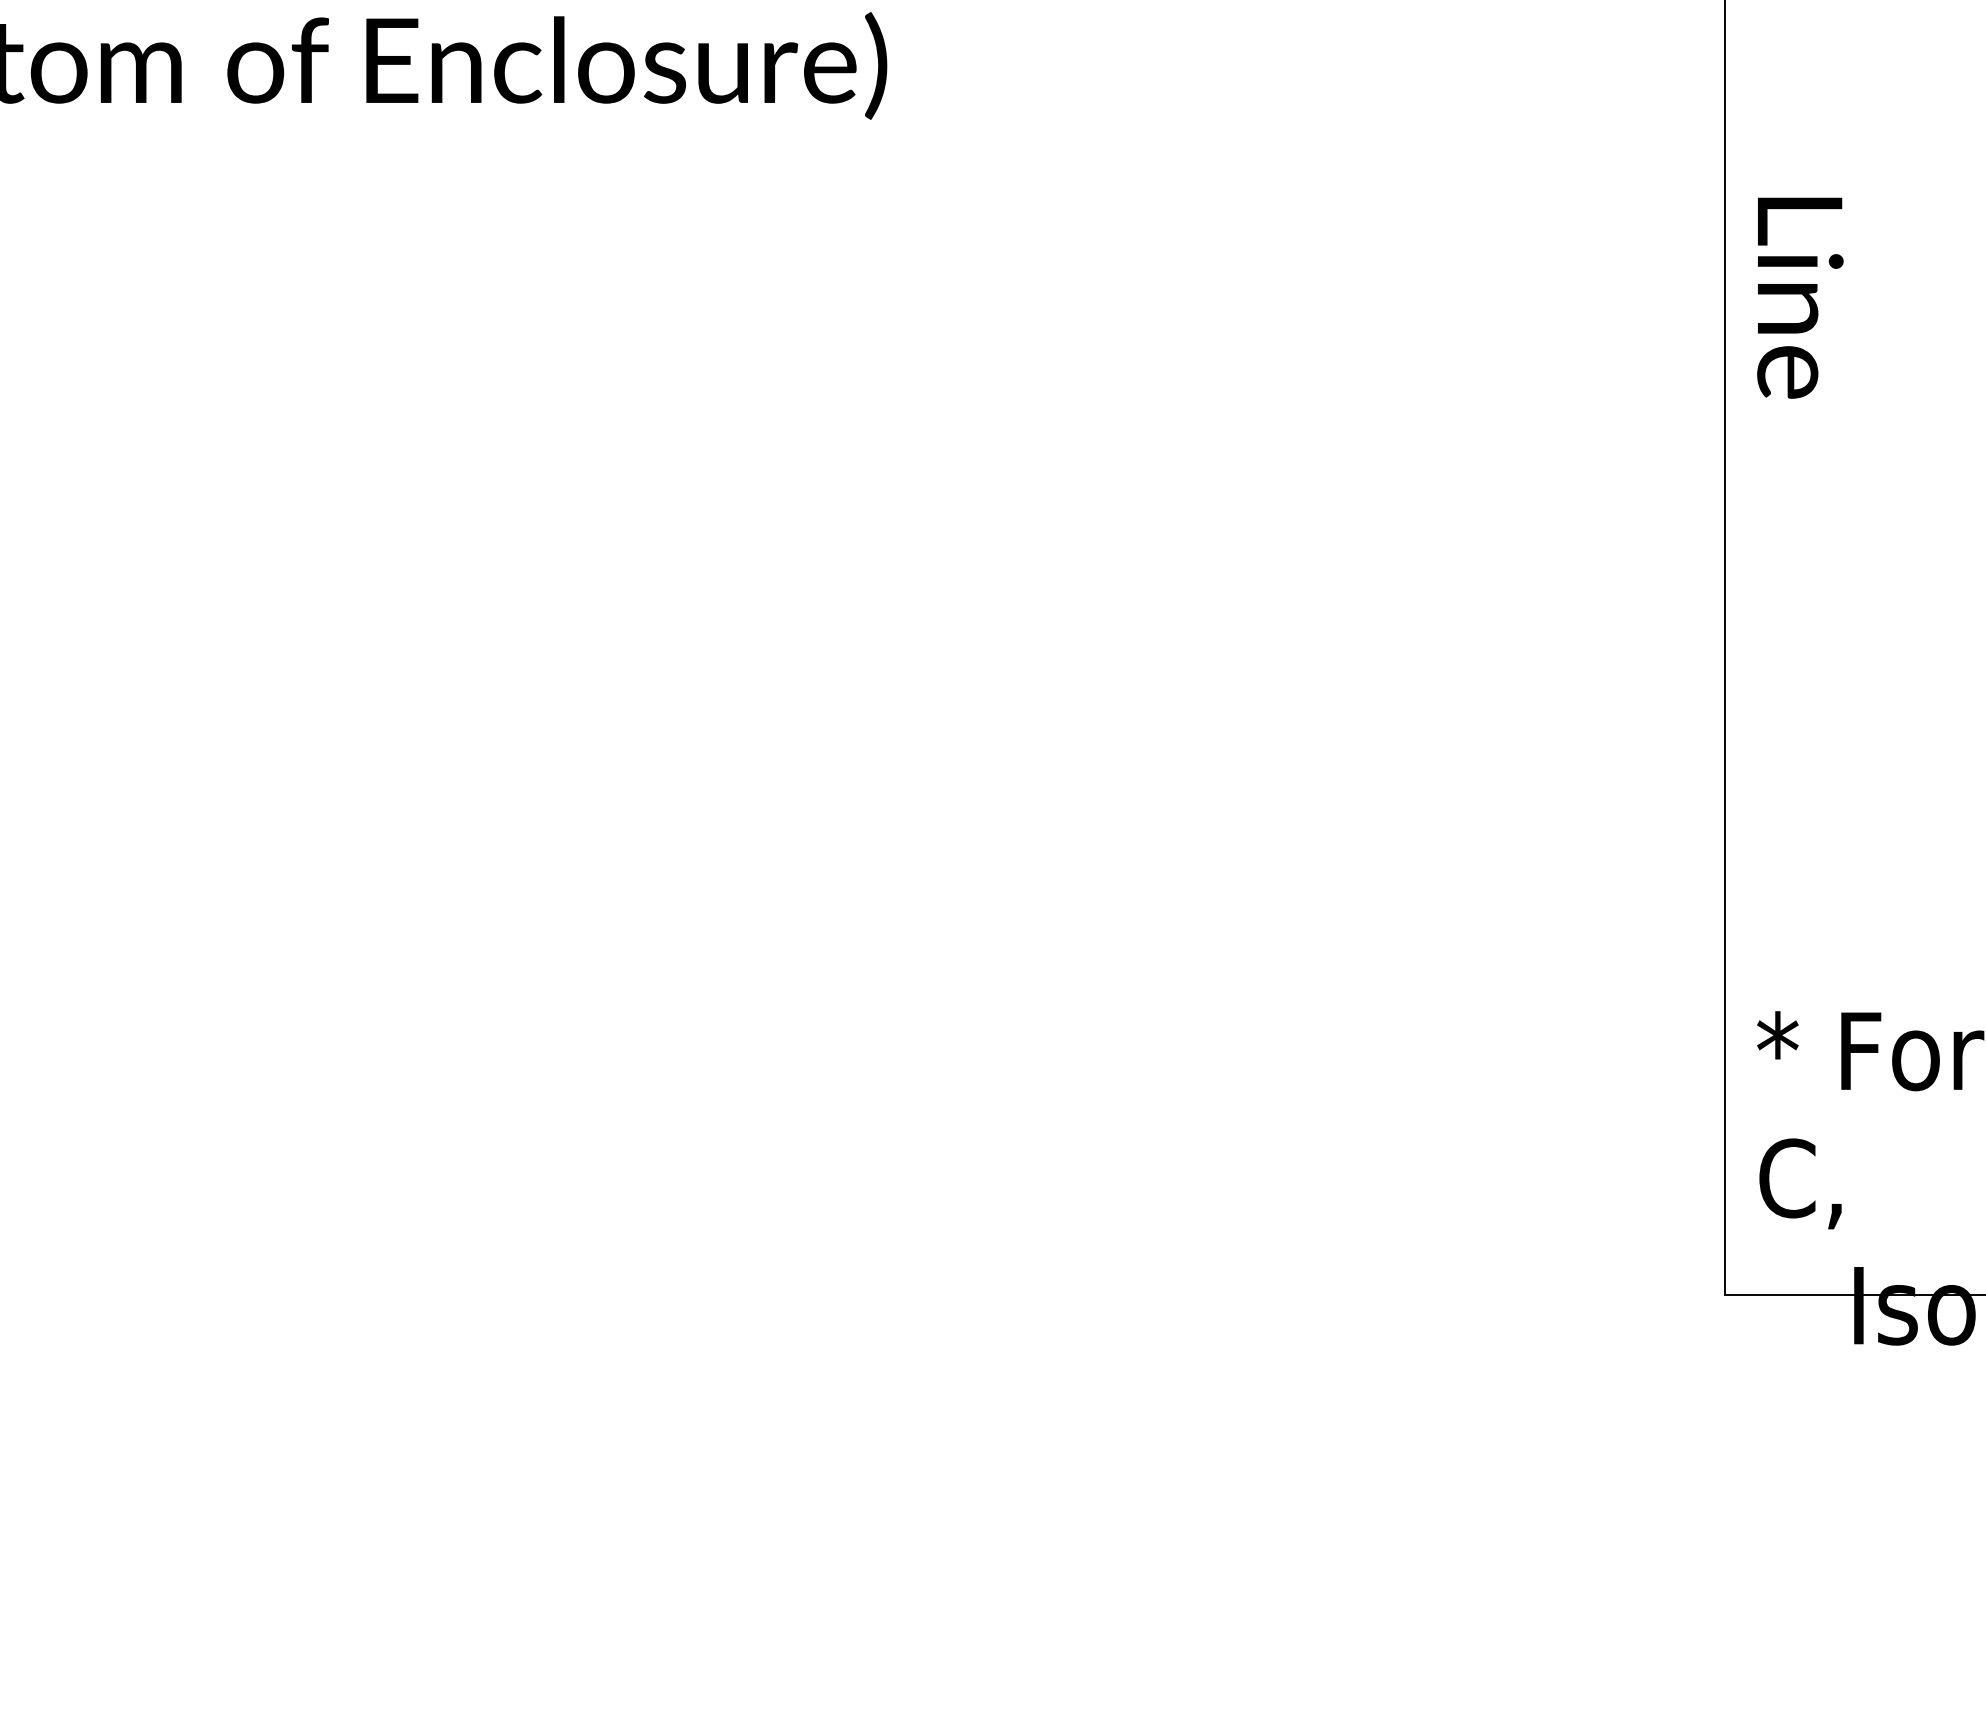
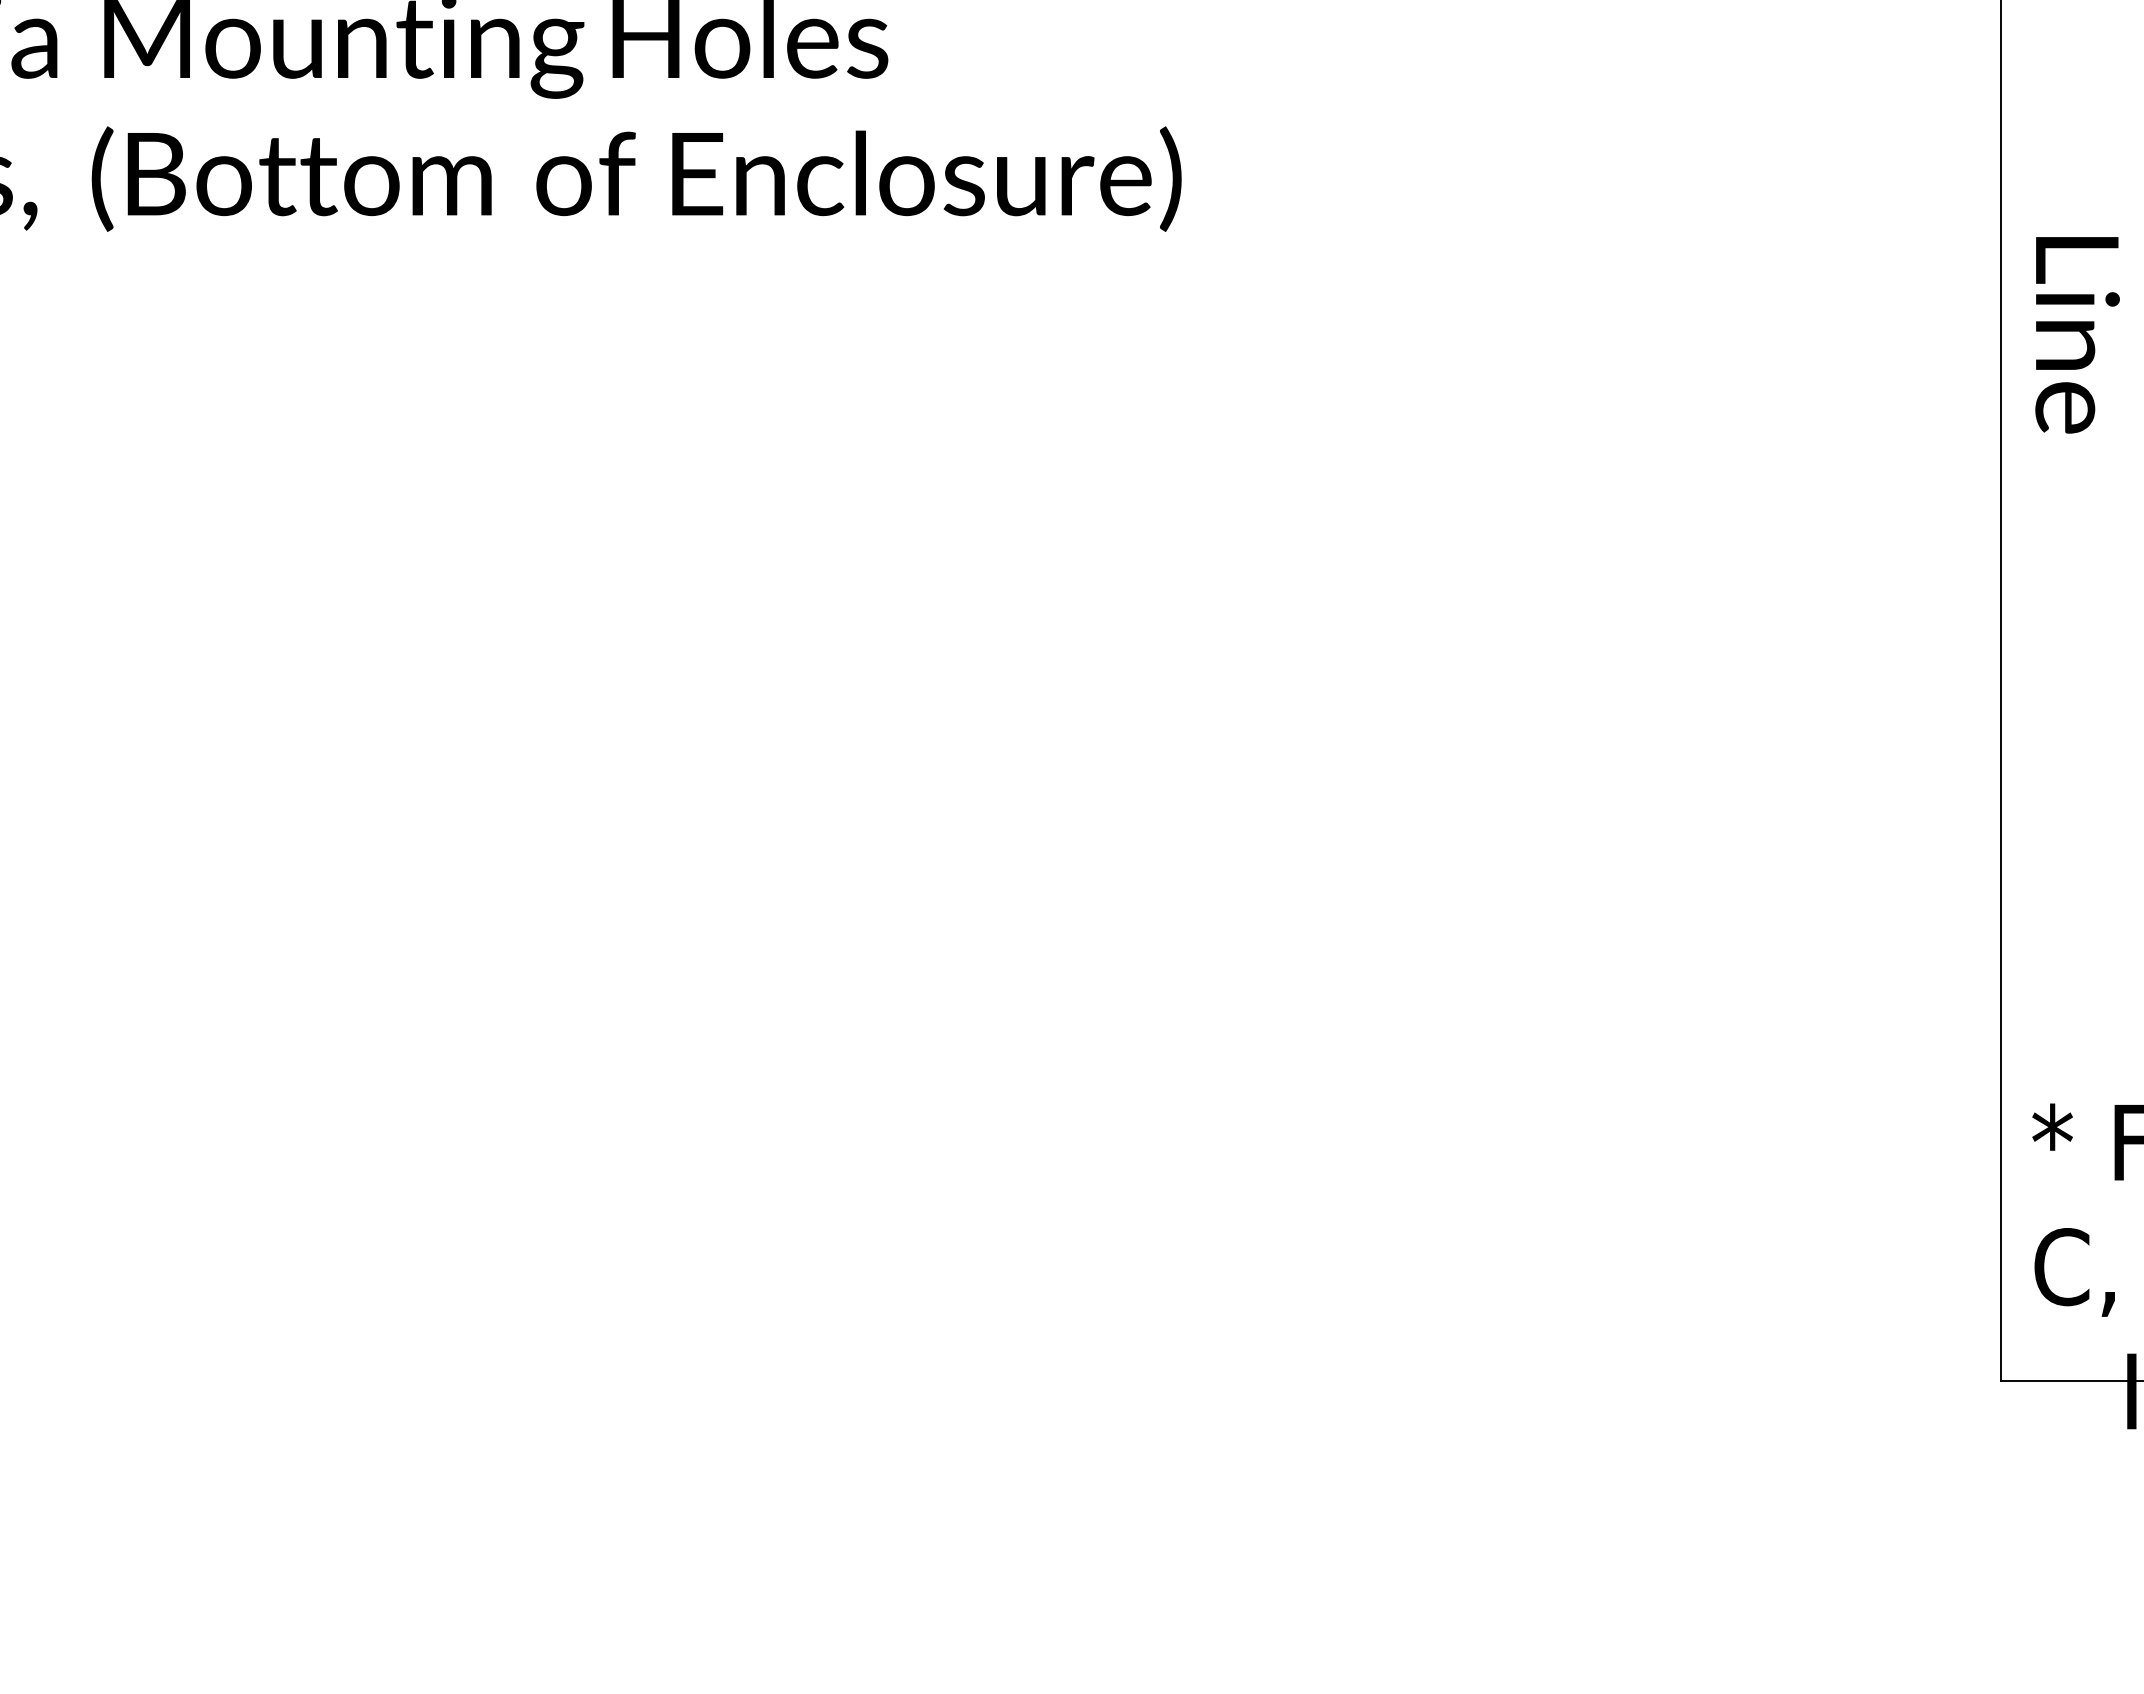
text: (1800, 298) -> (2077, 335), moved

